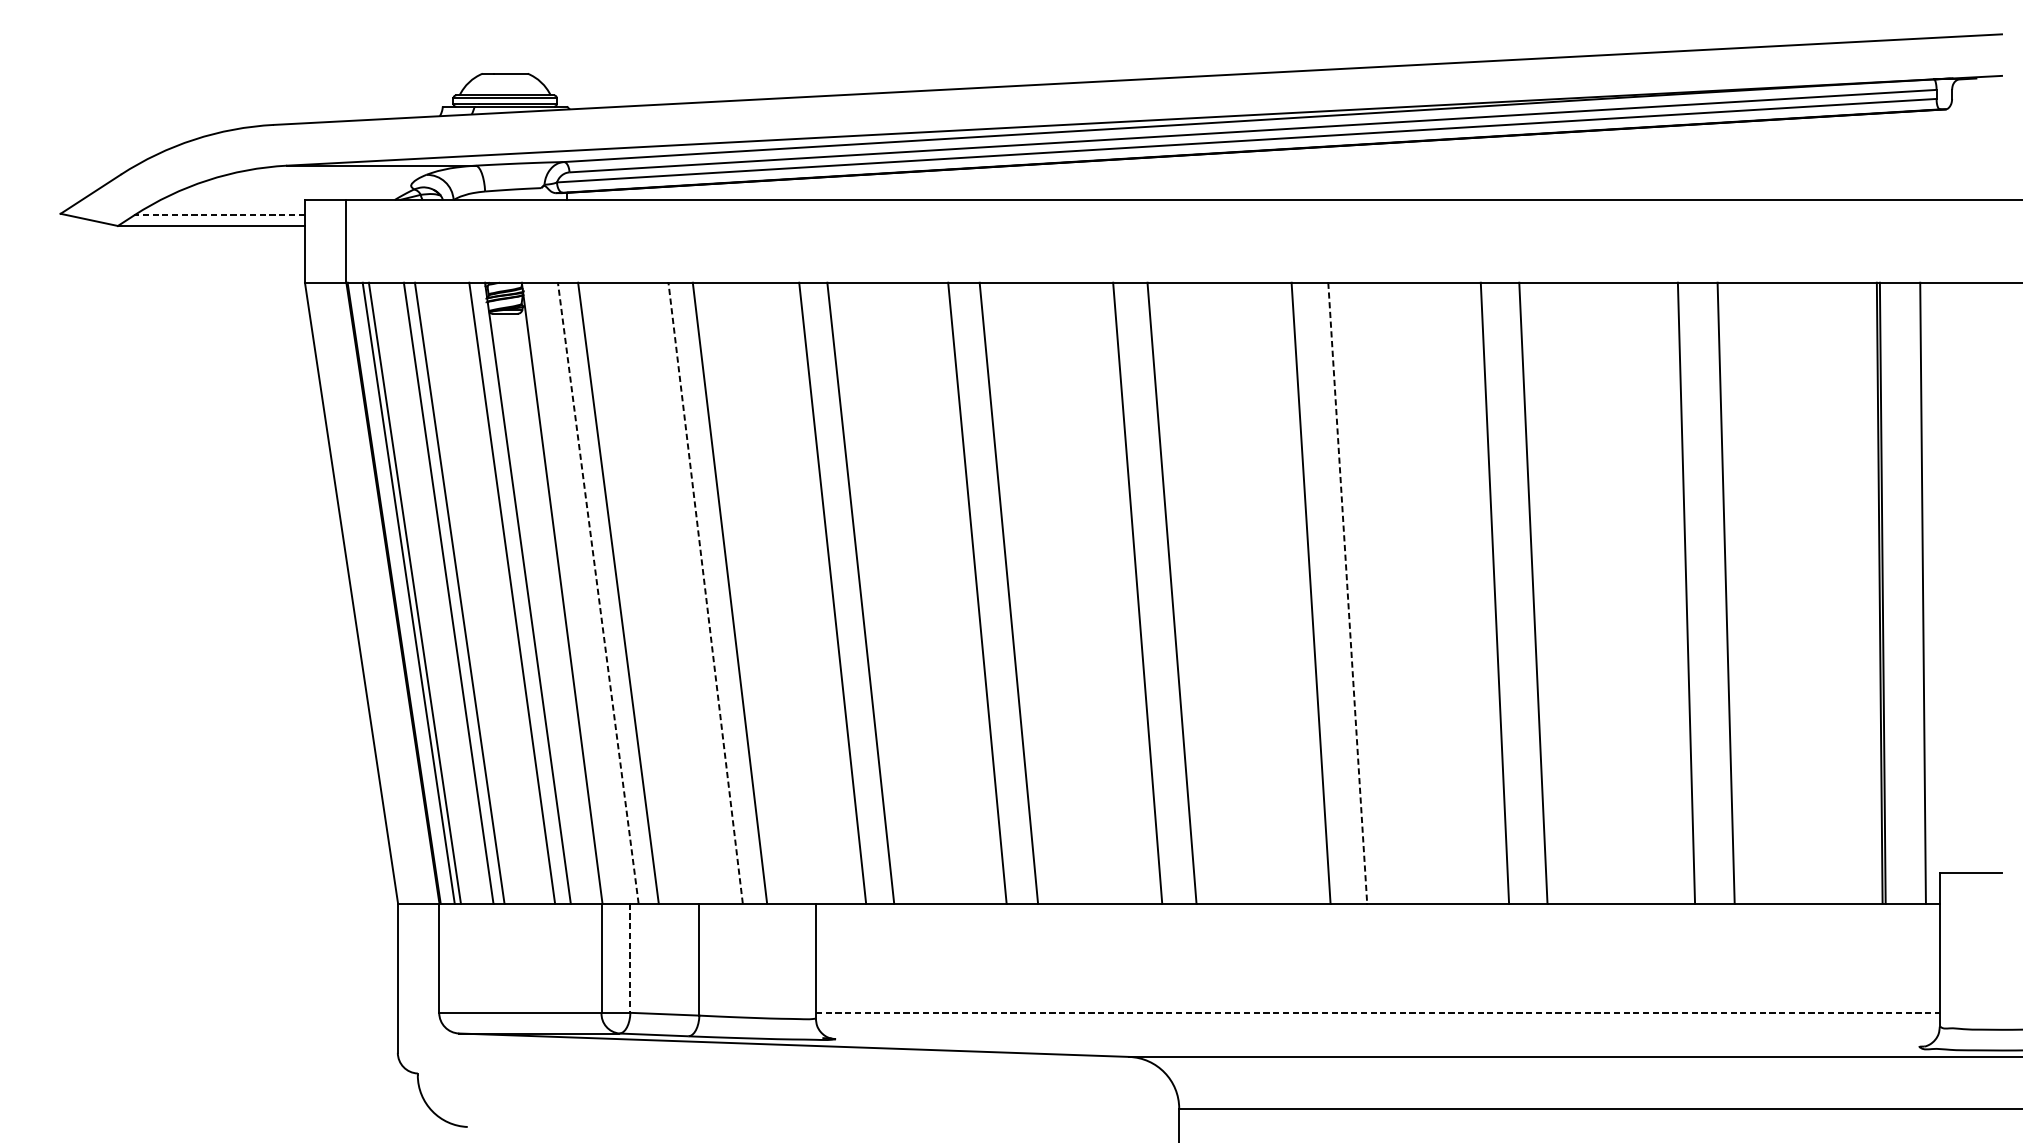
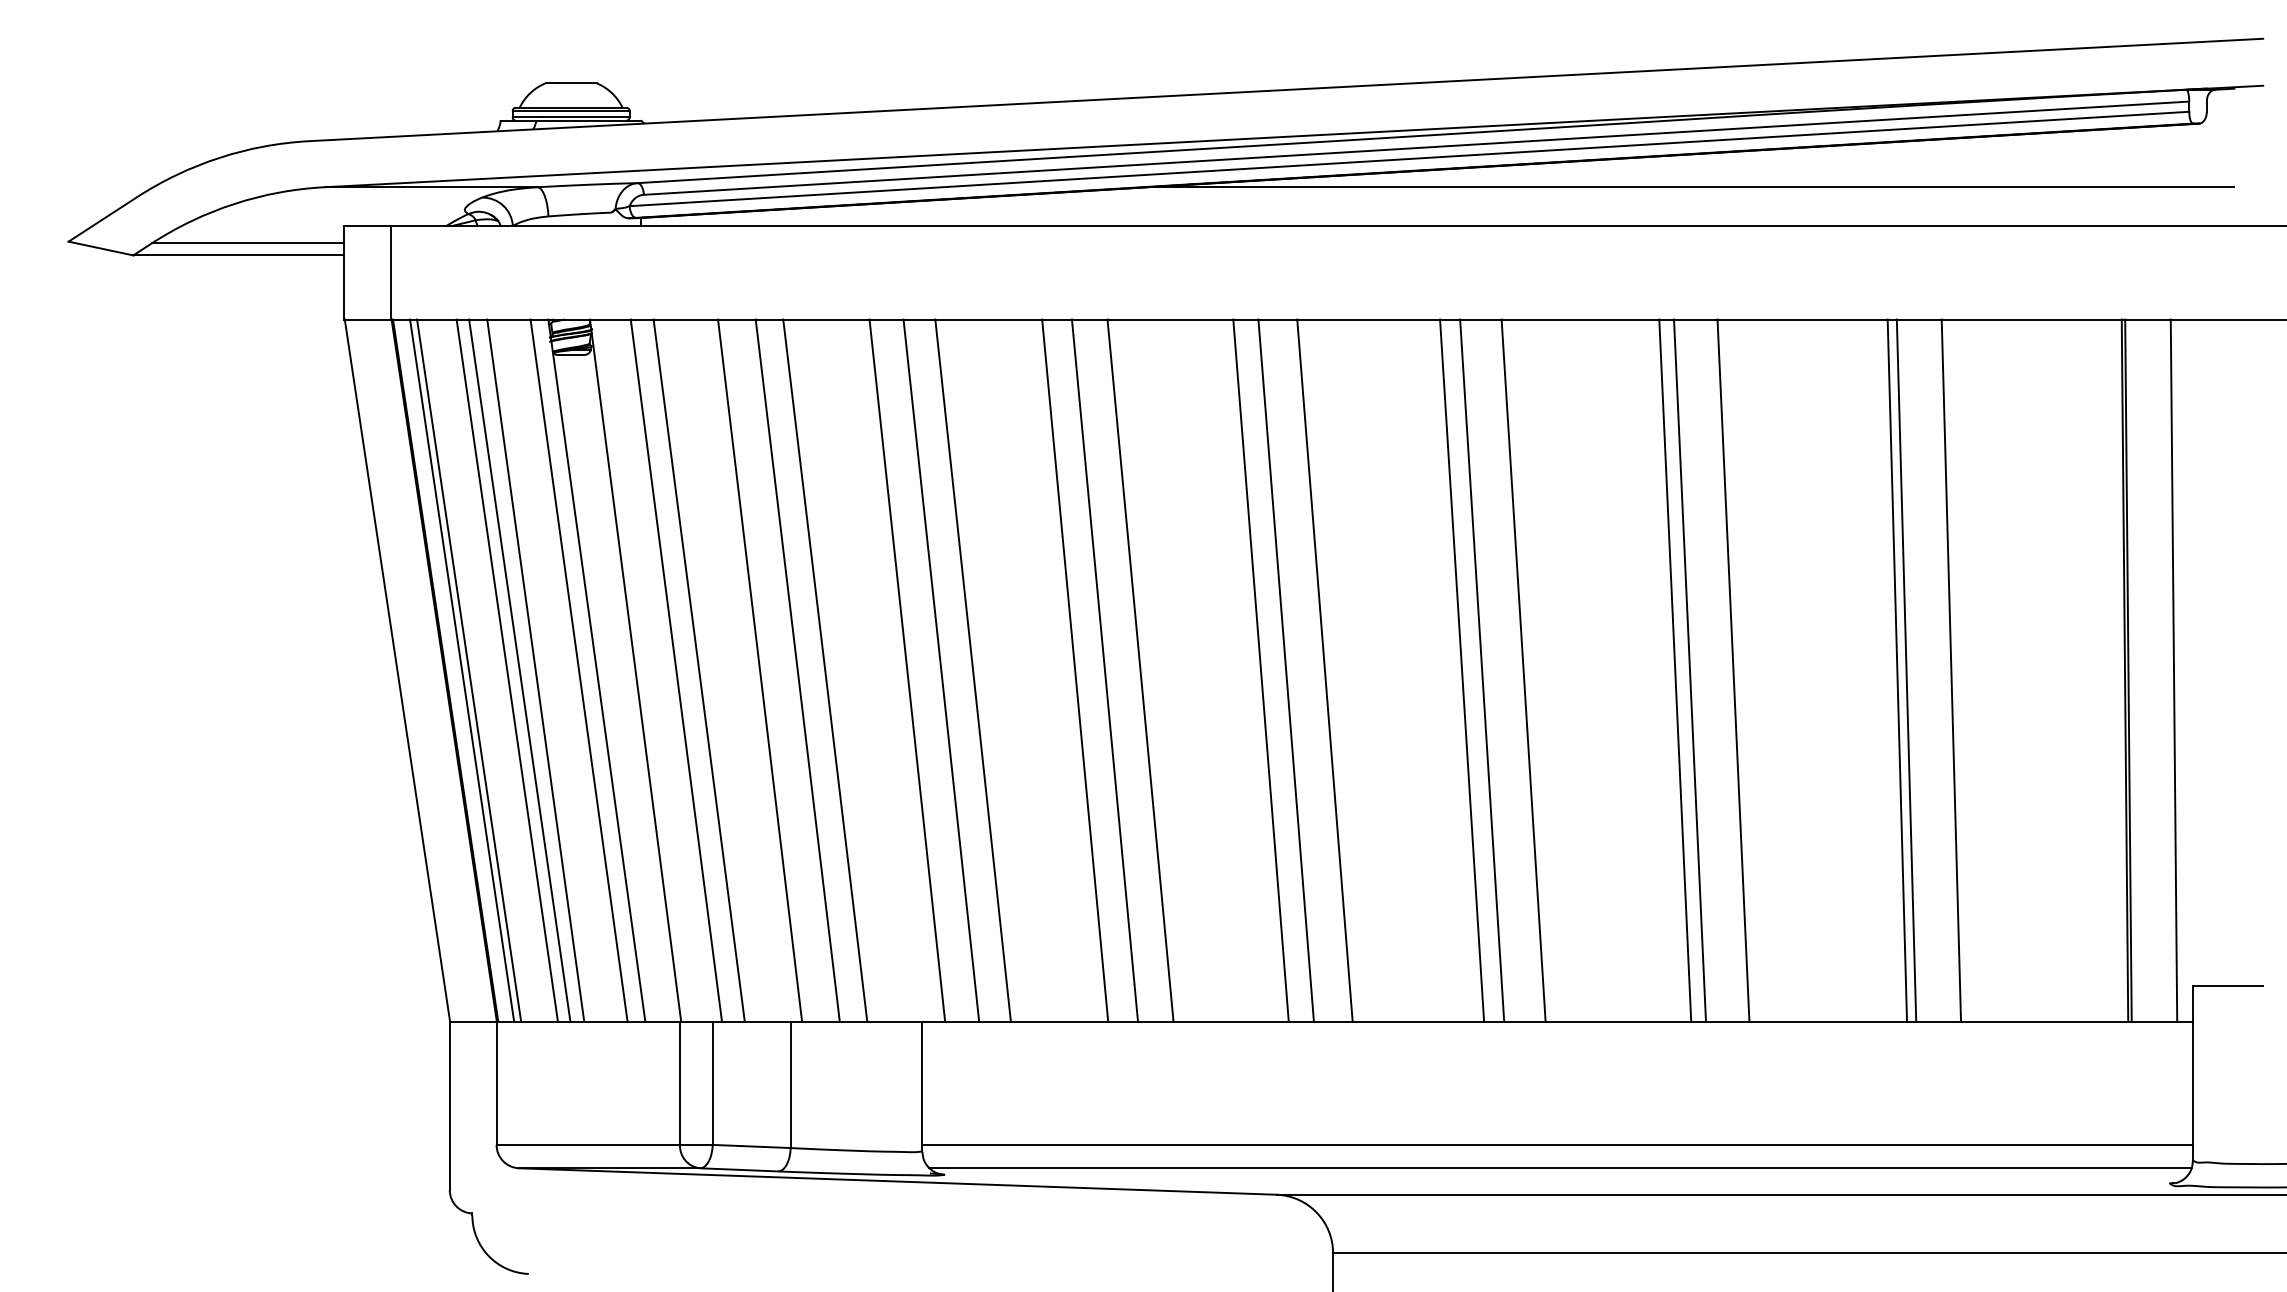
line: (1495, 165) -> (1690, 187), added
line: (218, 215) -> (247, 243), dashed -> solid
line: (473, 593) -> (535, 670), added
line: (598, 593) -> (676, 670), dashed -> solid
line: (672, 593) -> (760, 670), added
line: (705, 593) -> (797, 670), dashed -> solid
line: (802, 593) -> (907, 670), added
line: (951, 593) -> (1075, 670), added
line: (1114, 593) -> (1260, 670), added
line: (1293, 593) -> (1462, 670), added
line: (1347, 593) -> (1523, 670), dashed -> solid
line: (1482, 593) -> (1675, 670), added
line: (1678, 593) -> (1897, 670), added
line: (630, 958) -> (712, 1083), dashed -> solid
line: (1378, 1012) -> (1558, 1144), dashed -> solid
line: (1380, 1033) -> (1560, 1168), added

